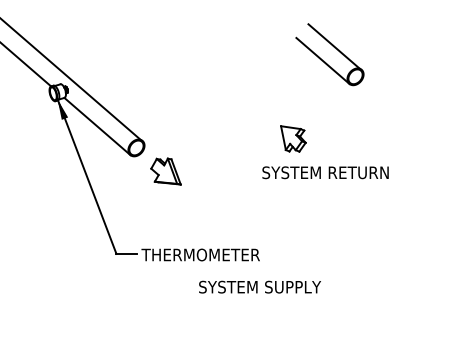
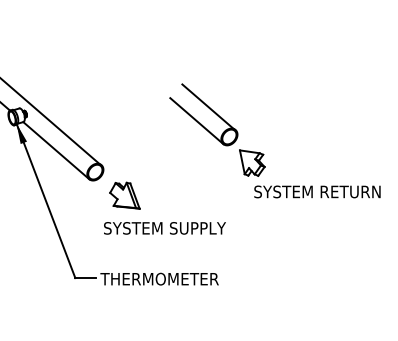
part: (334, 48) -> (208, 108), moved
text: (325, 172) -> (317, 191), moved
text: (259, 286) -> (164, 227), moved

